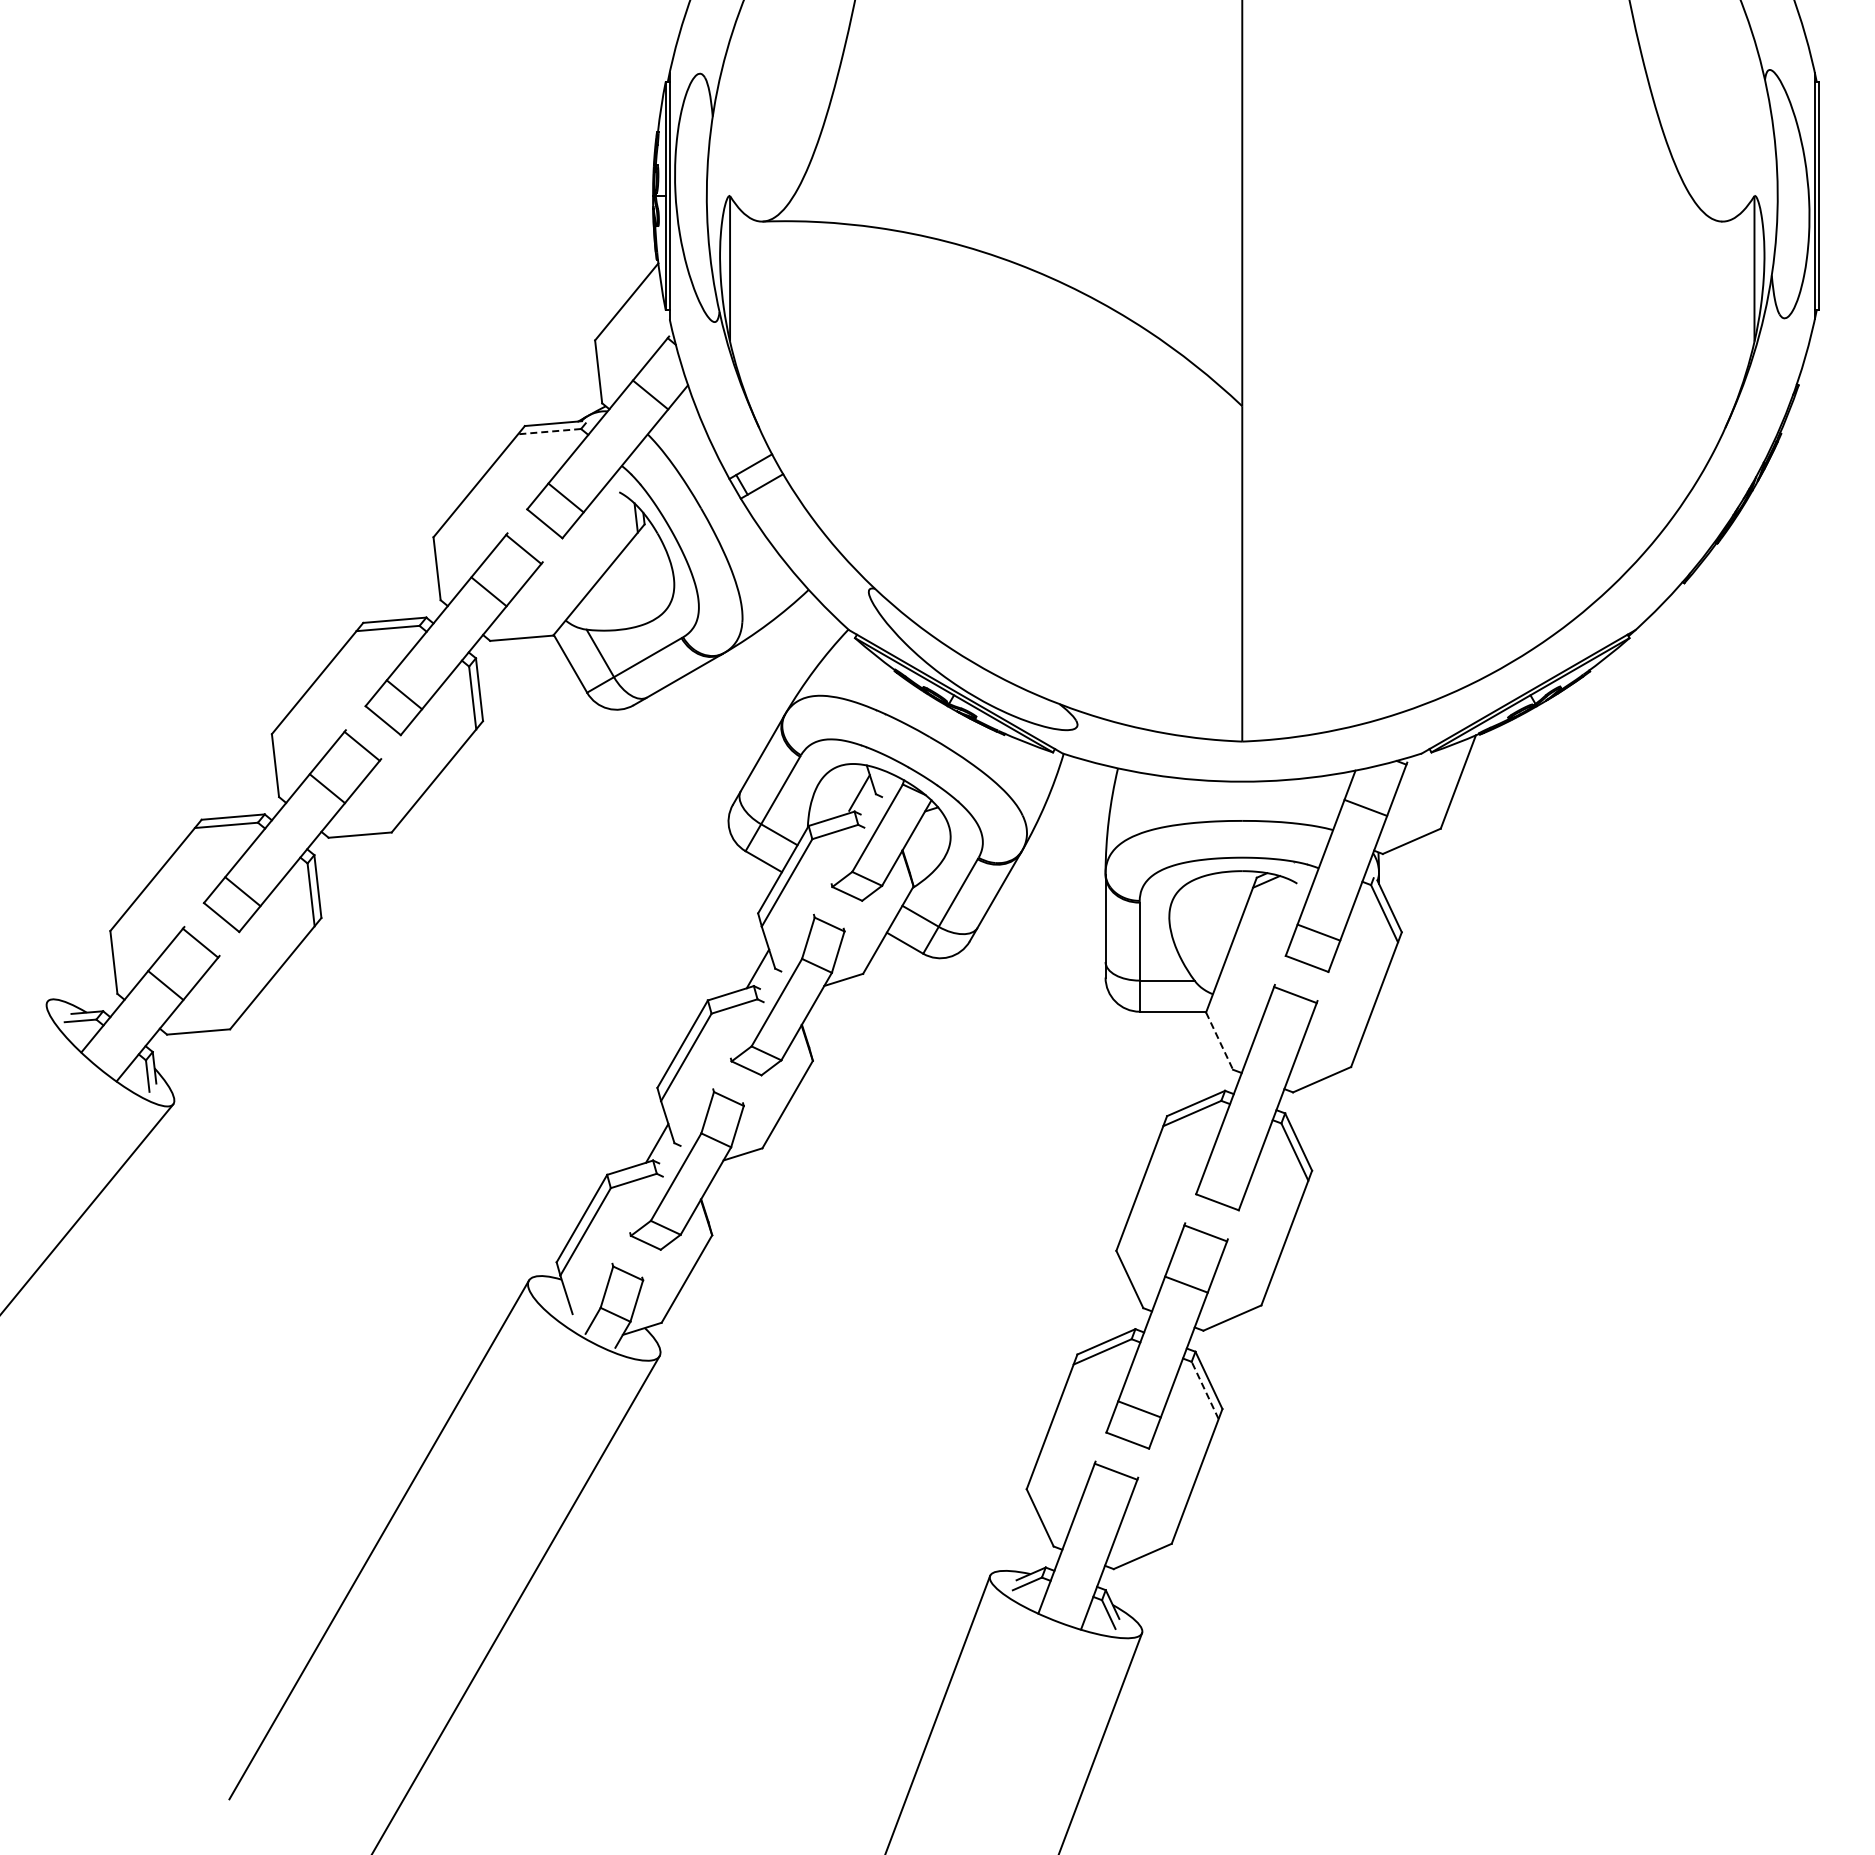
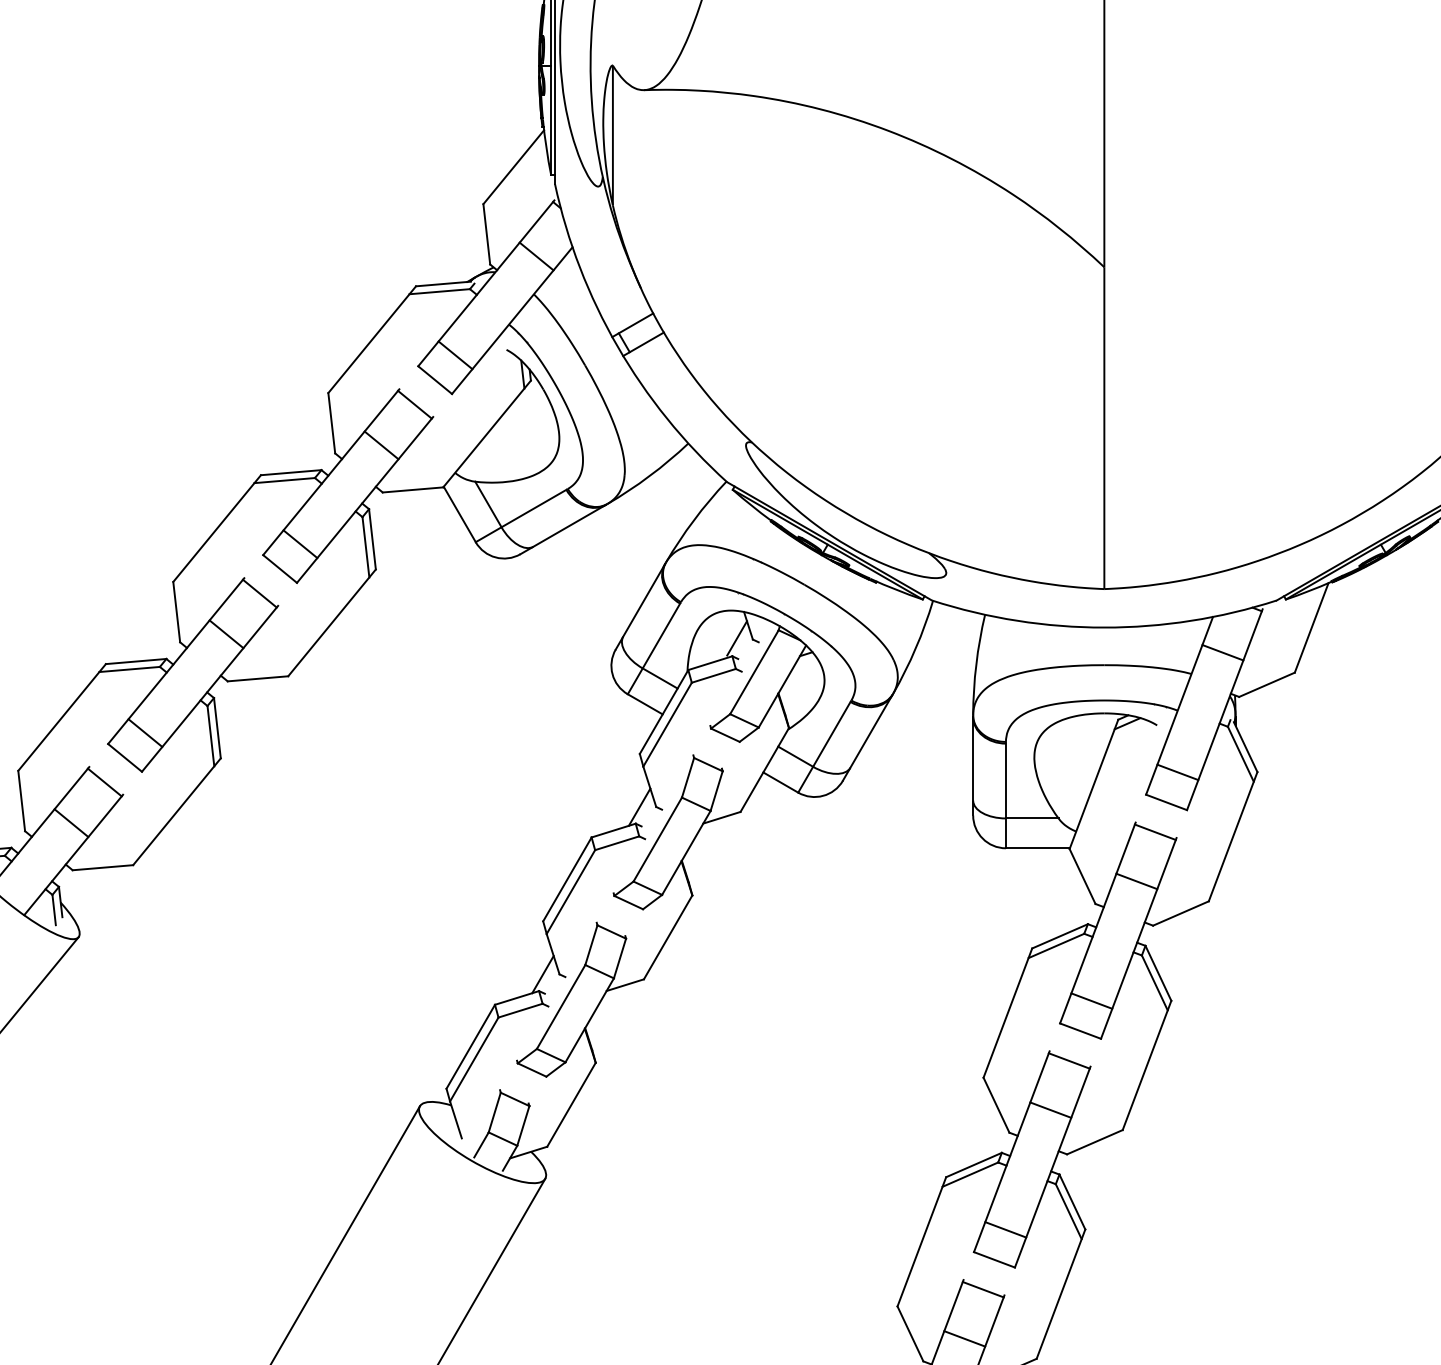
line: (549, 431) -> (439, 291), dashed -> solid
line: (1219, 1041) -> (1082, 876), dashed -> solid
line: (1275, 1046) -> (1136, 881), added
line: (1228, 1170) -> (1091, 1000), added
line: (1205, 1390) -> (1069, 1211), dashed -> solid
line: (1096, 1522) -> (964, 1338), added

